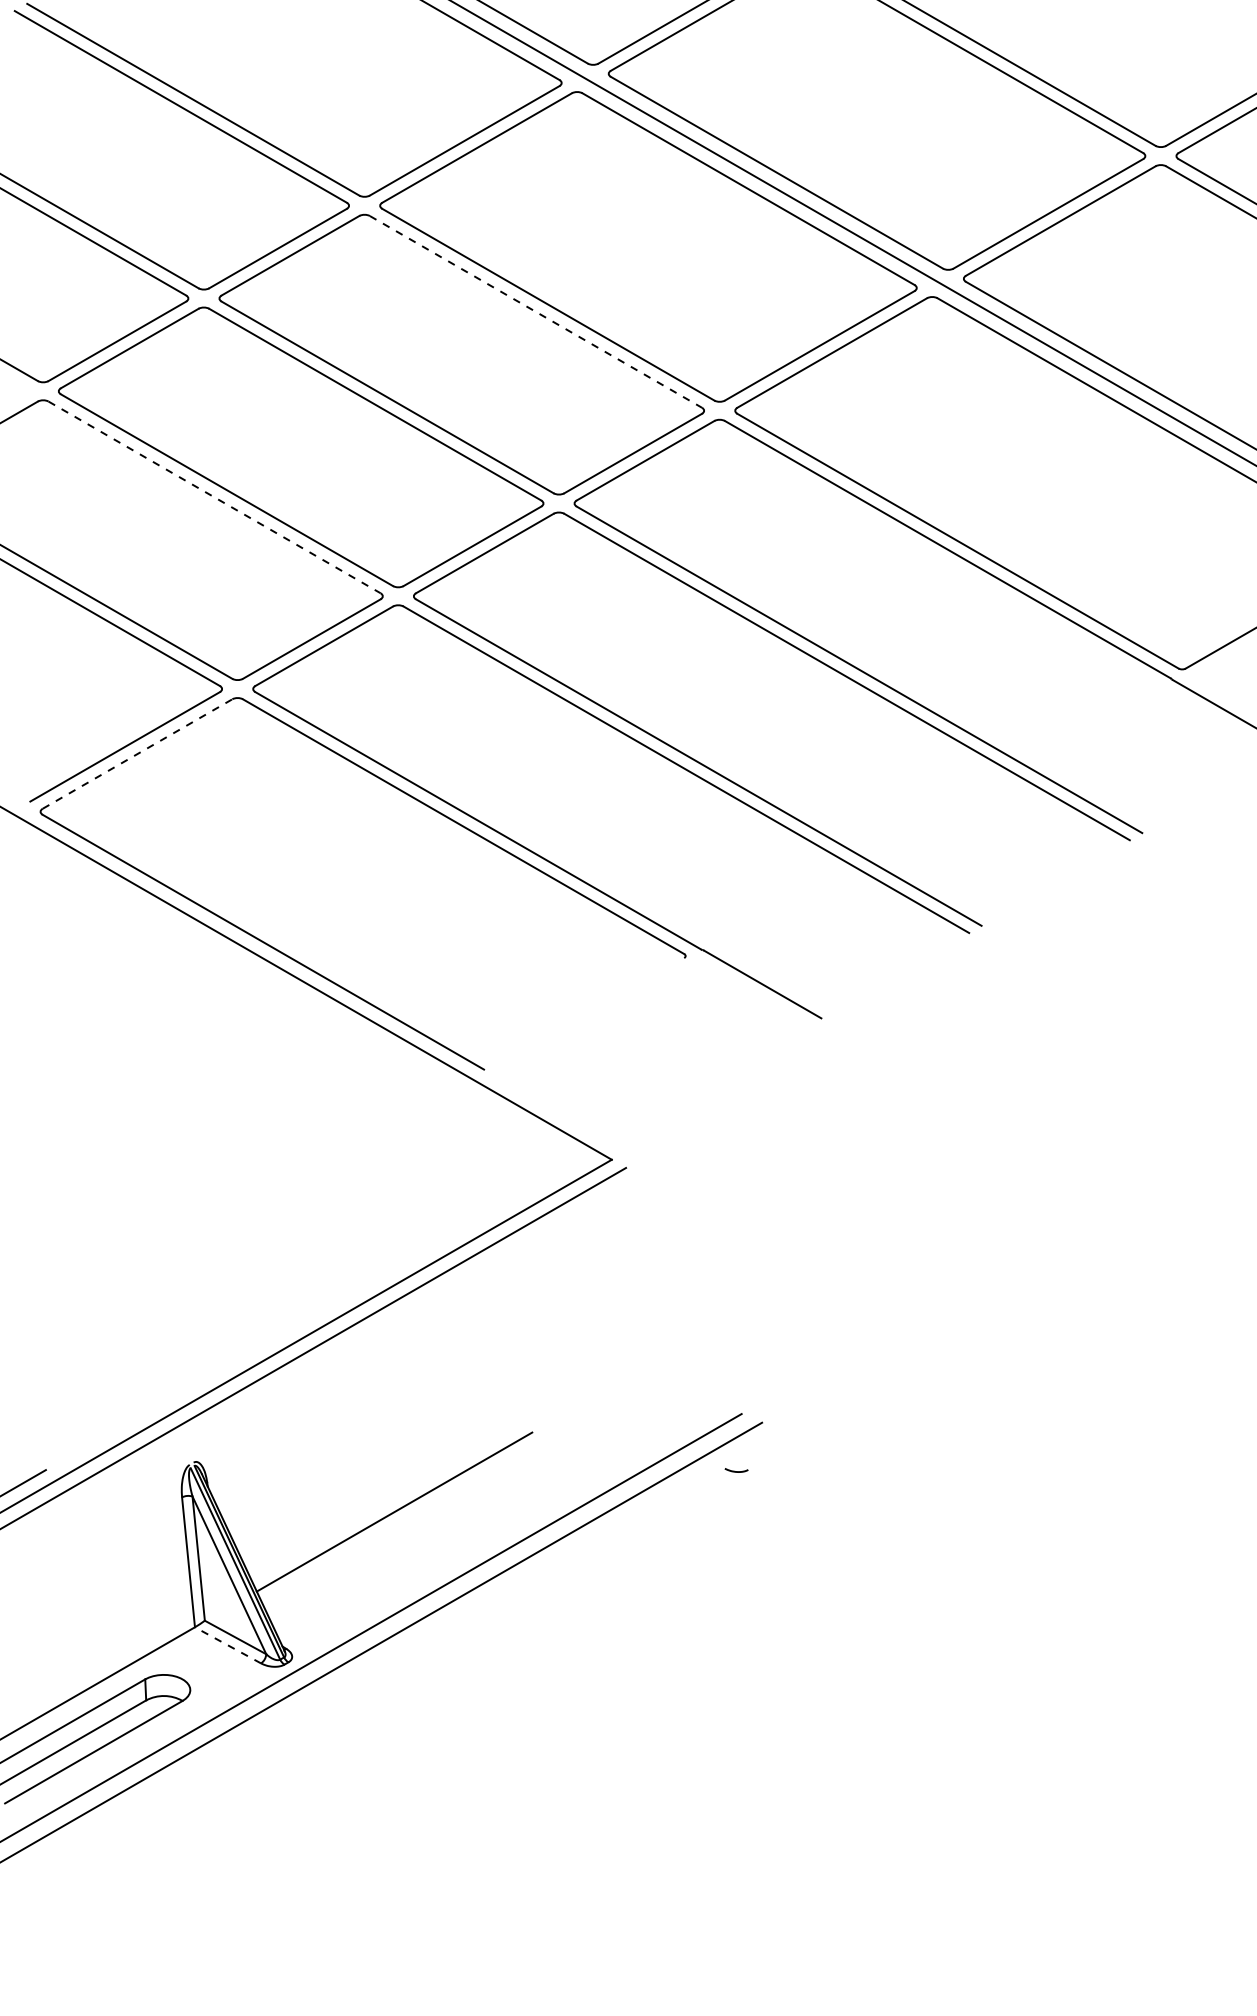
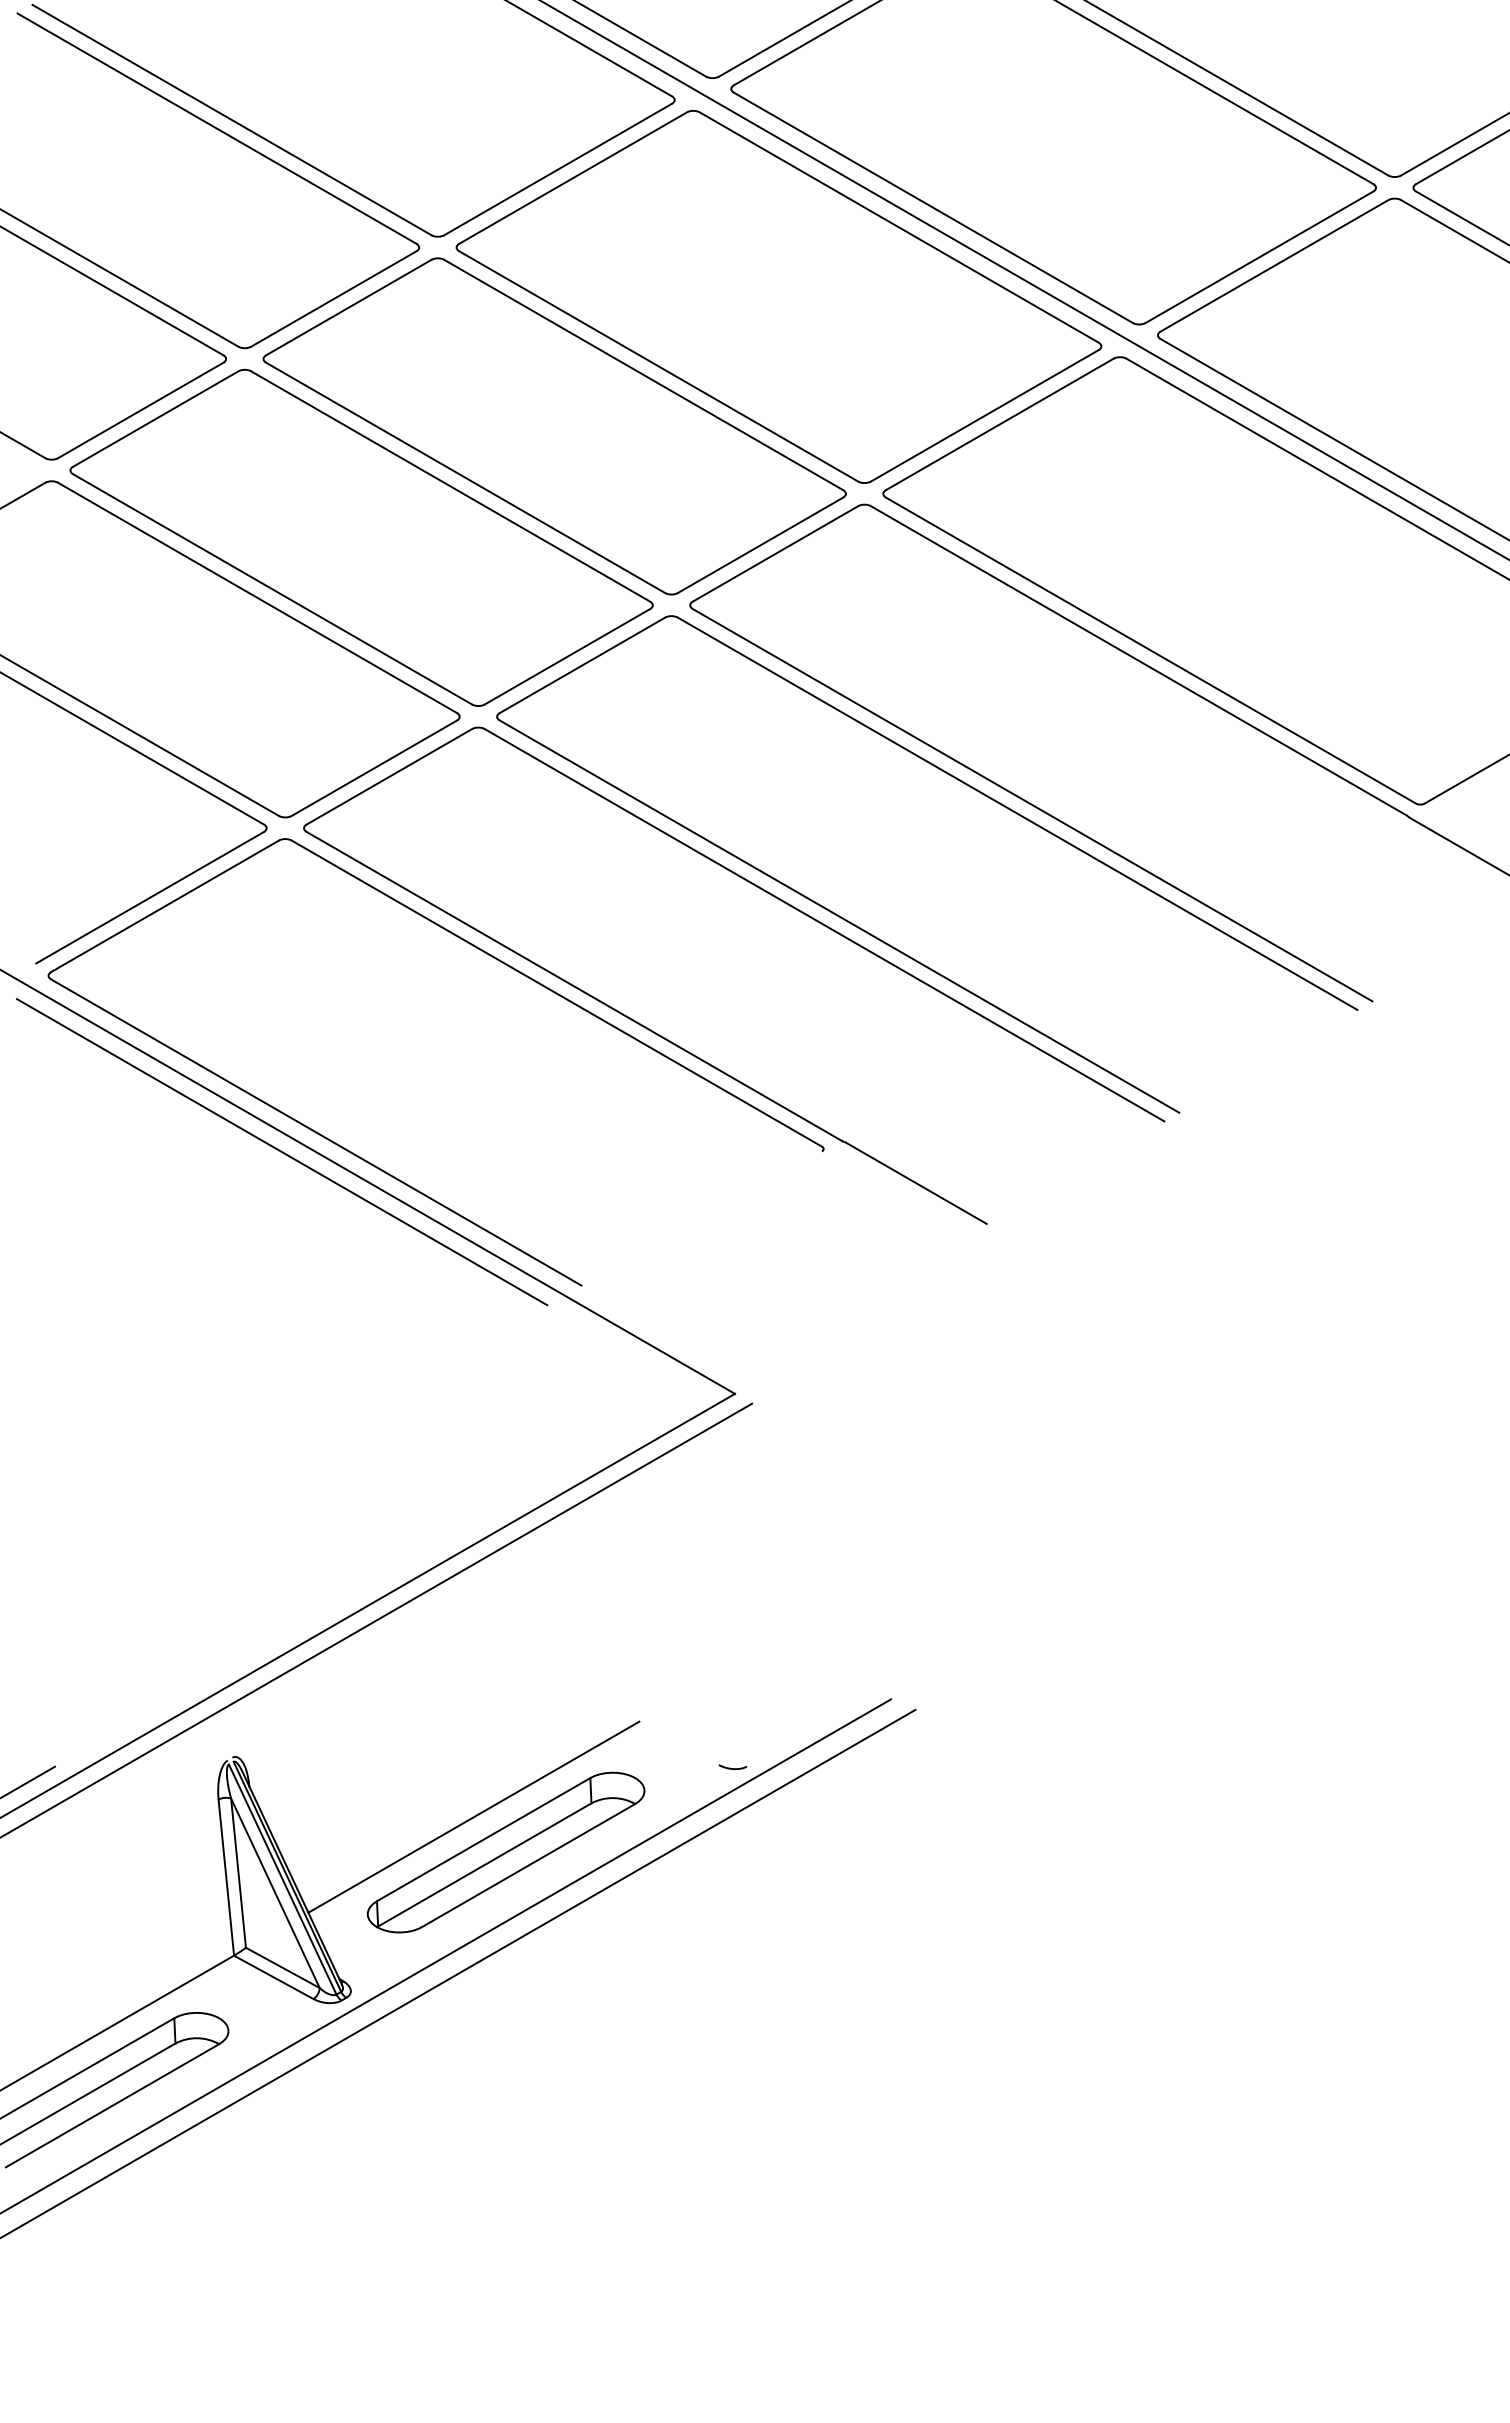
line: (536, 312) -> (644, 375), dashed -> solid
line: (215, 497) -> (258, 598), dashed -> solid
line: (137, 754) -> (165, 906), dashed -> solid
line: (235, 958) -> (282, 1152), added
curve: (736, 1471) -> (732, 1768), moved
part: (420, 1541) -> (505, 1852), added
line: (227, 1645) -> (273, 1977), dashed -> solid

